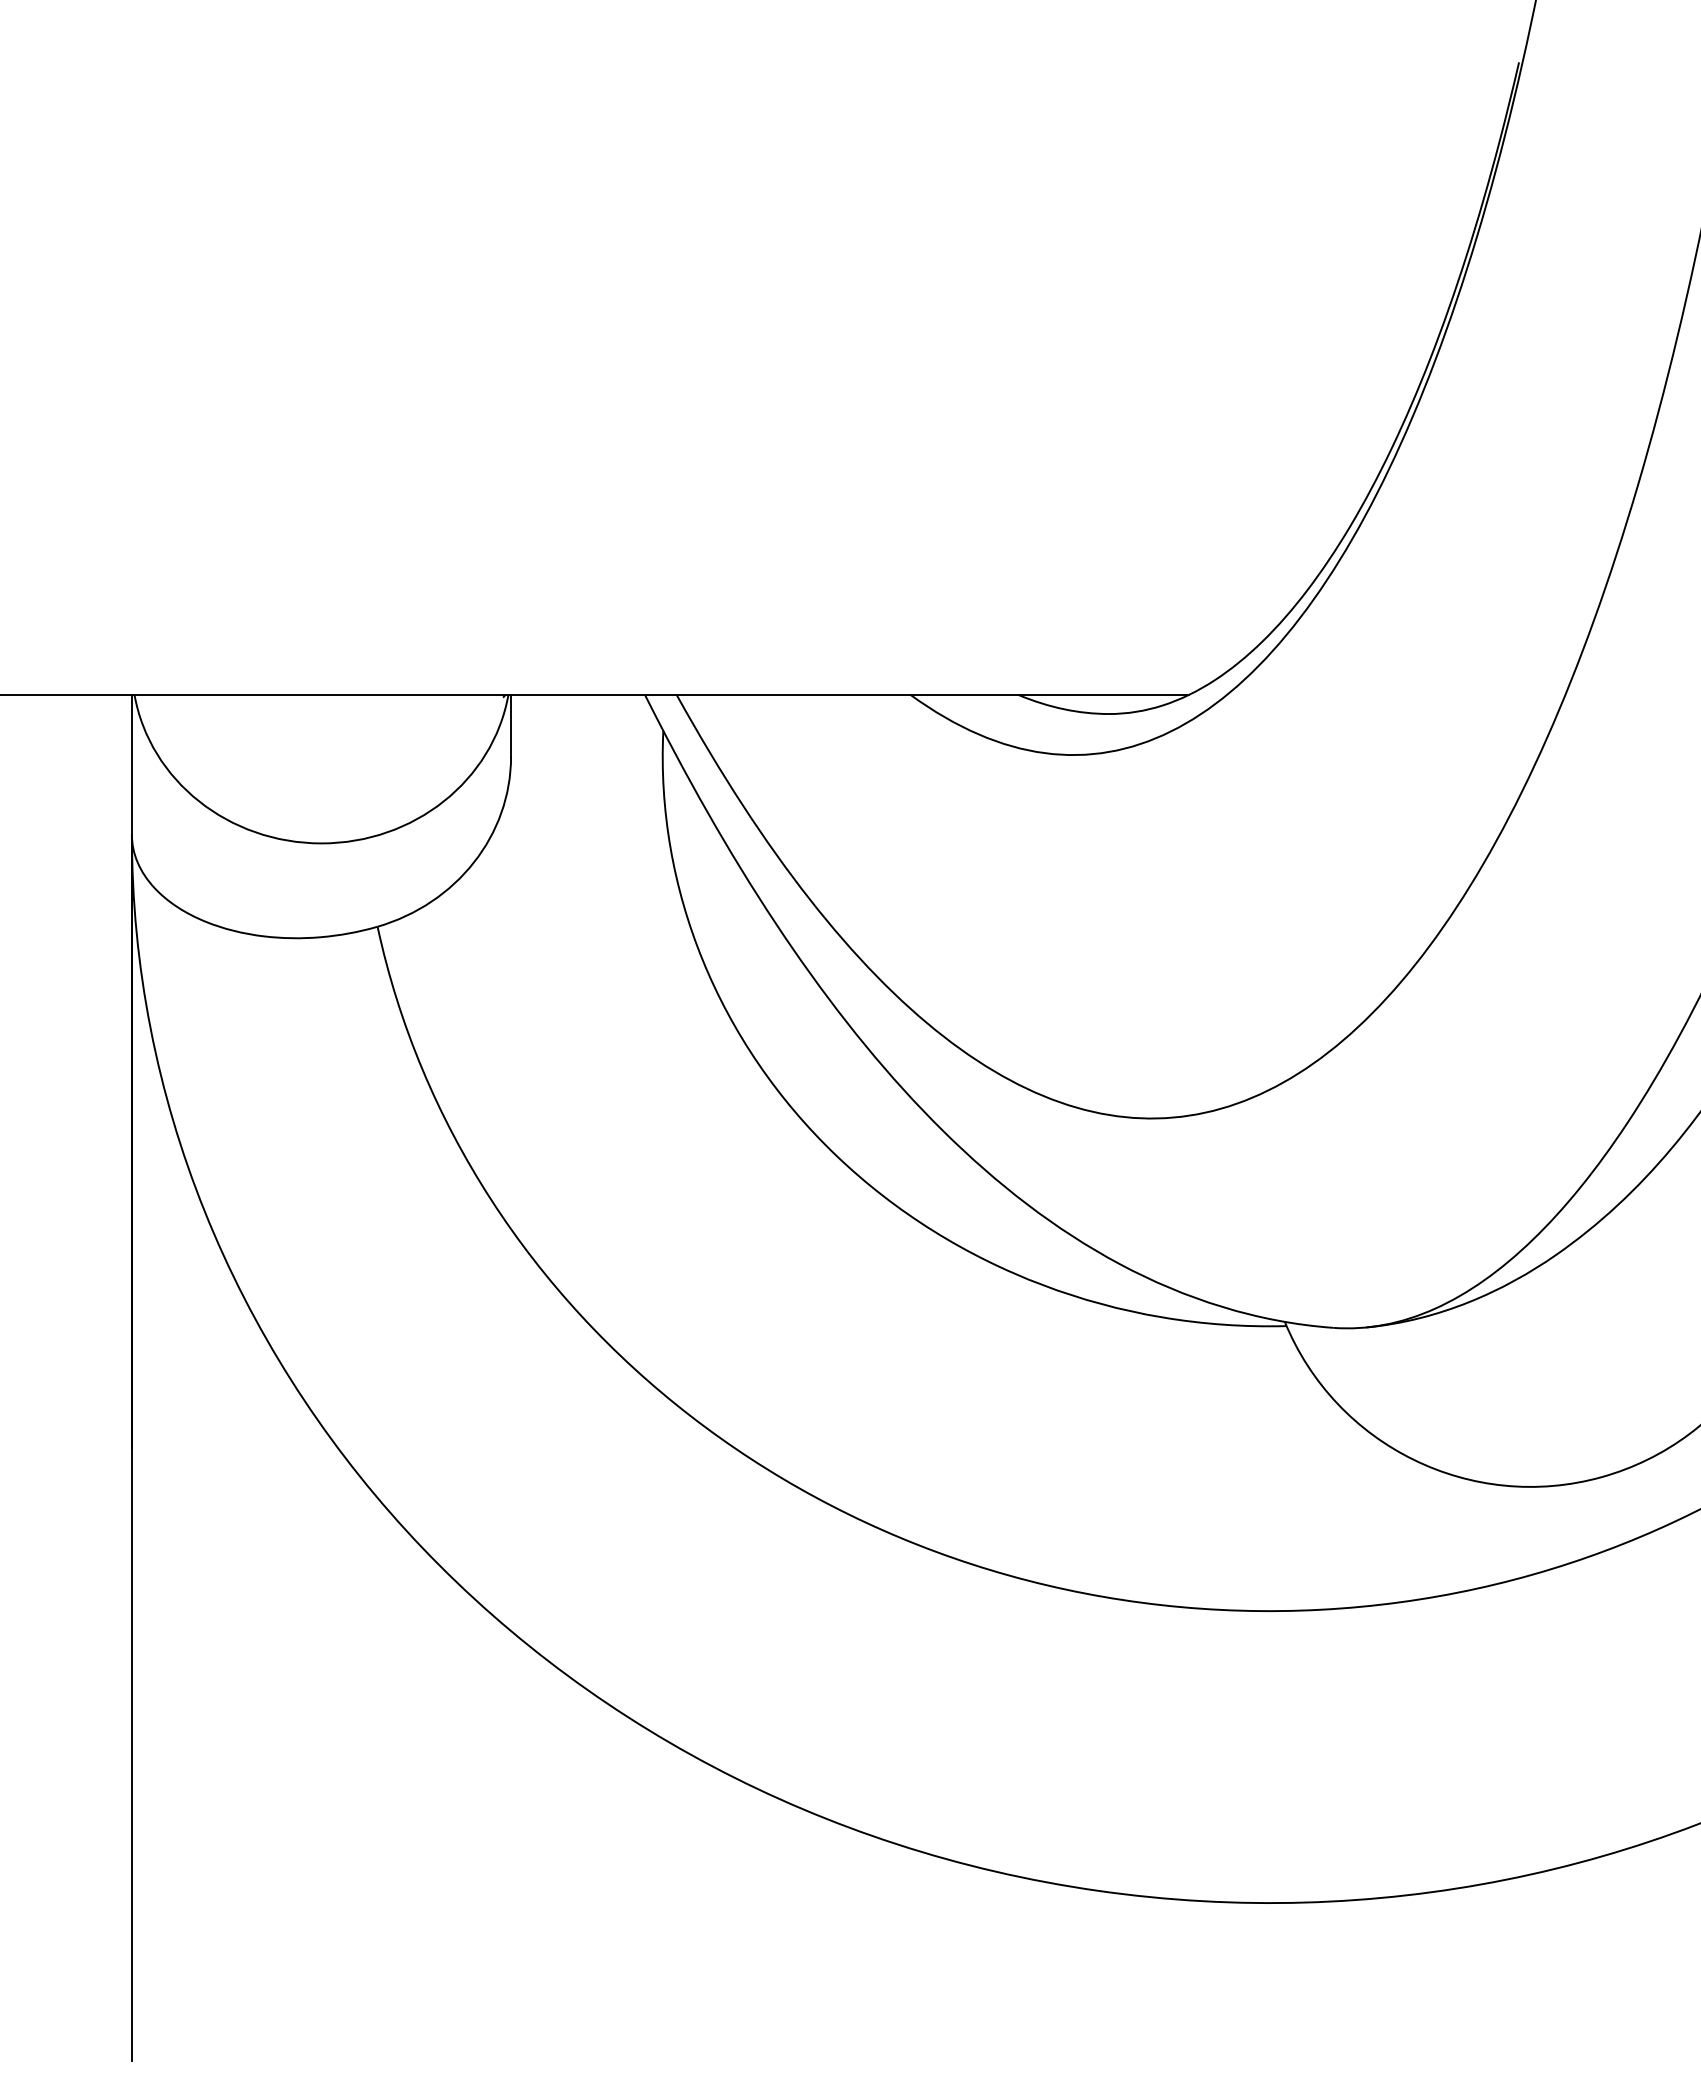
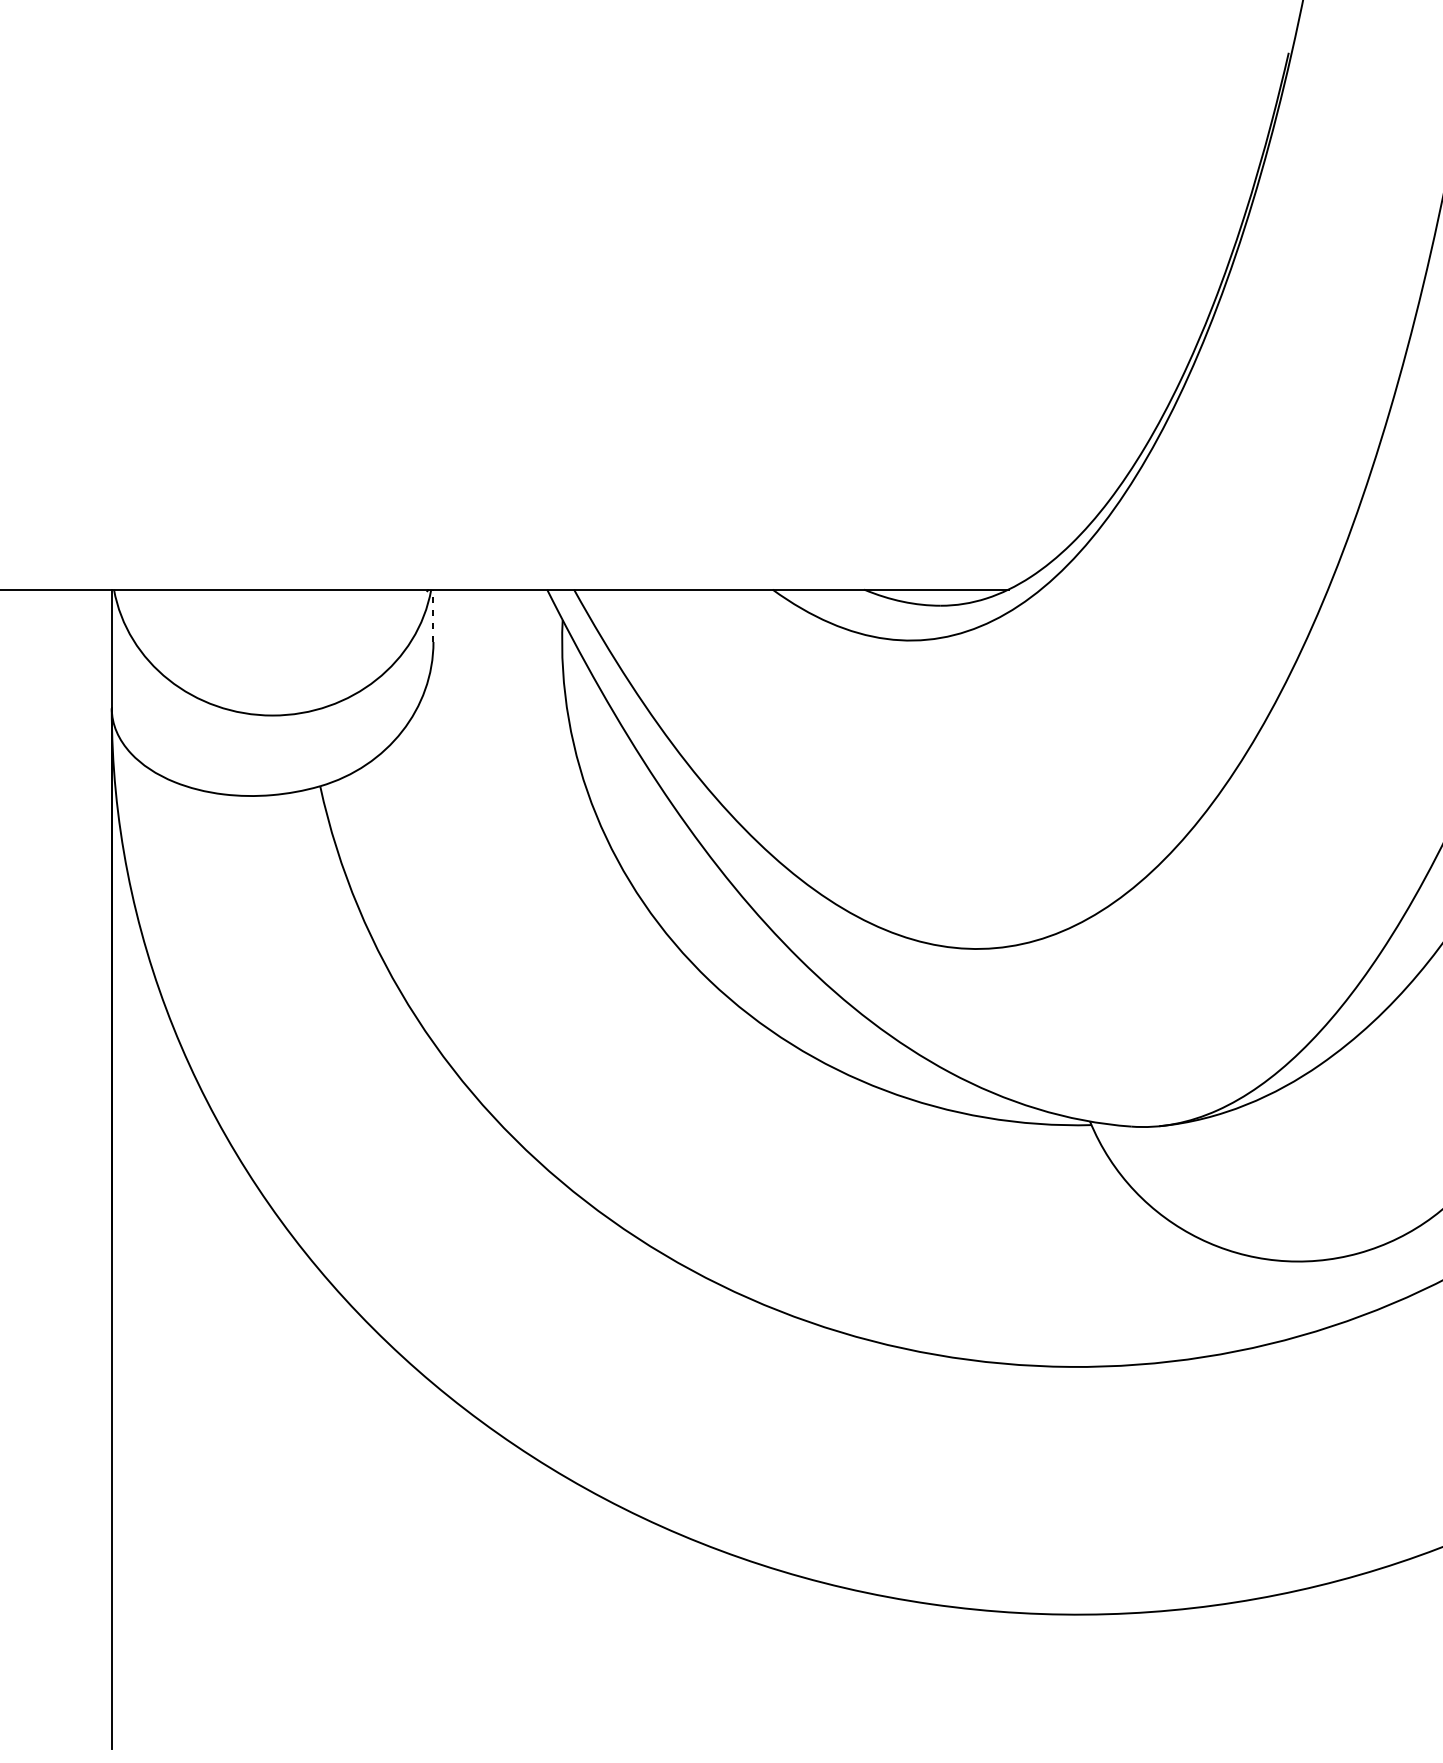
line: (511, 725) -> (433, 615), solid -> dashed

